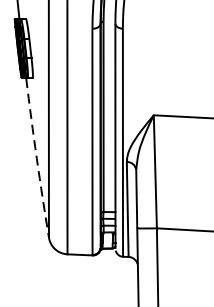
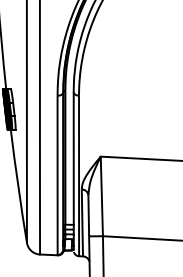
arc: (36, 157) -> (18, 186), dashed -> solid

